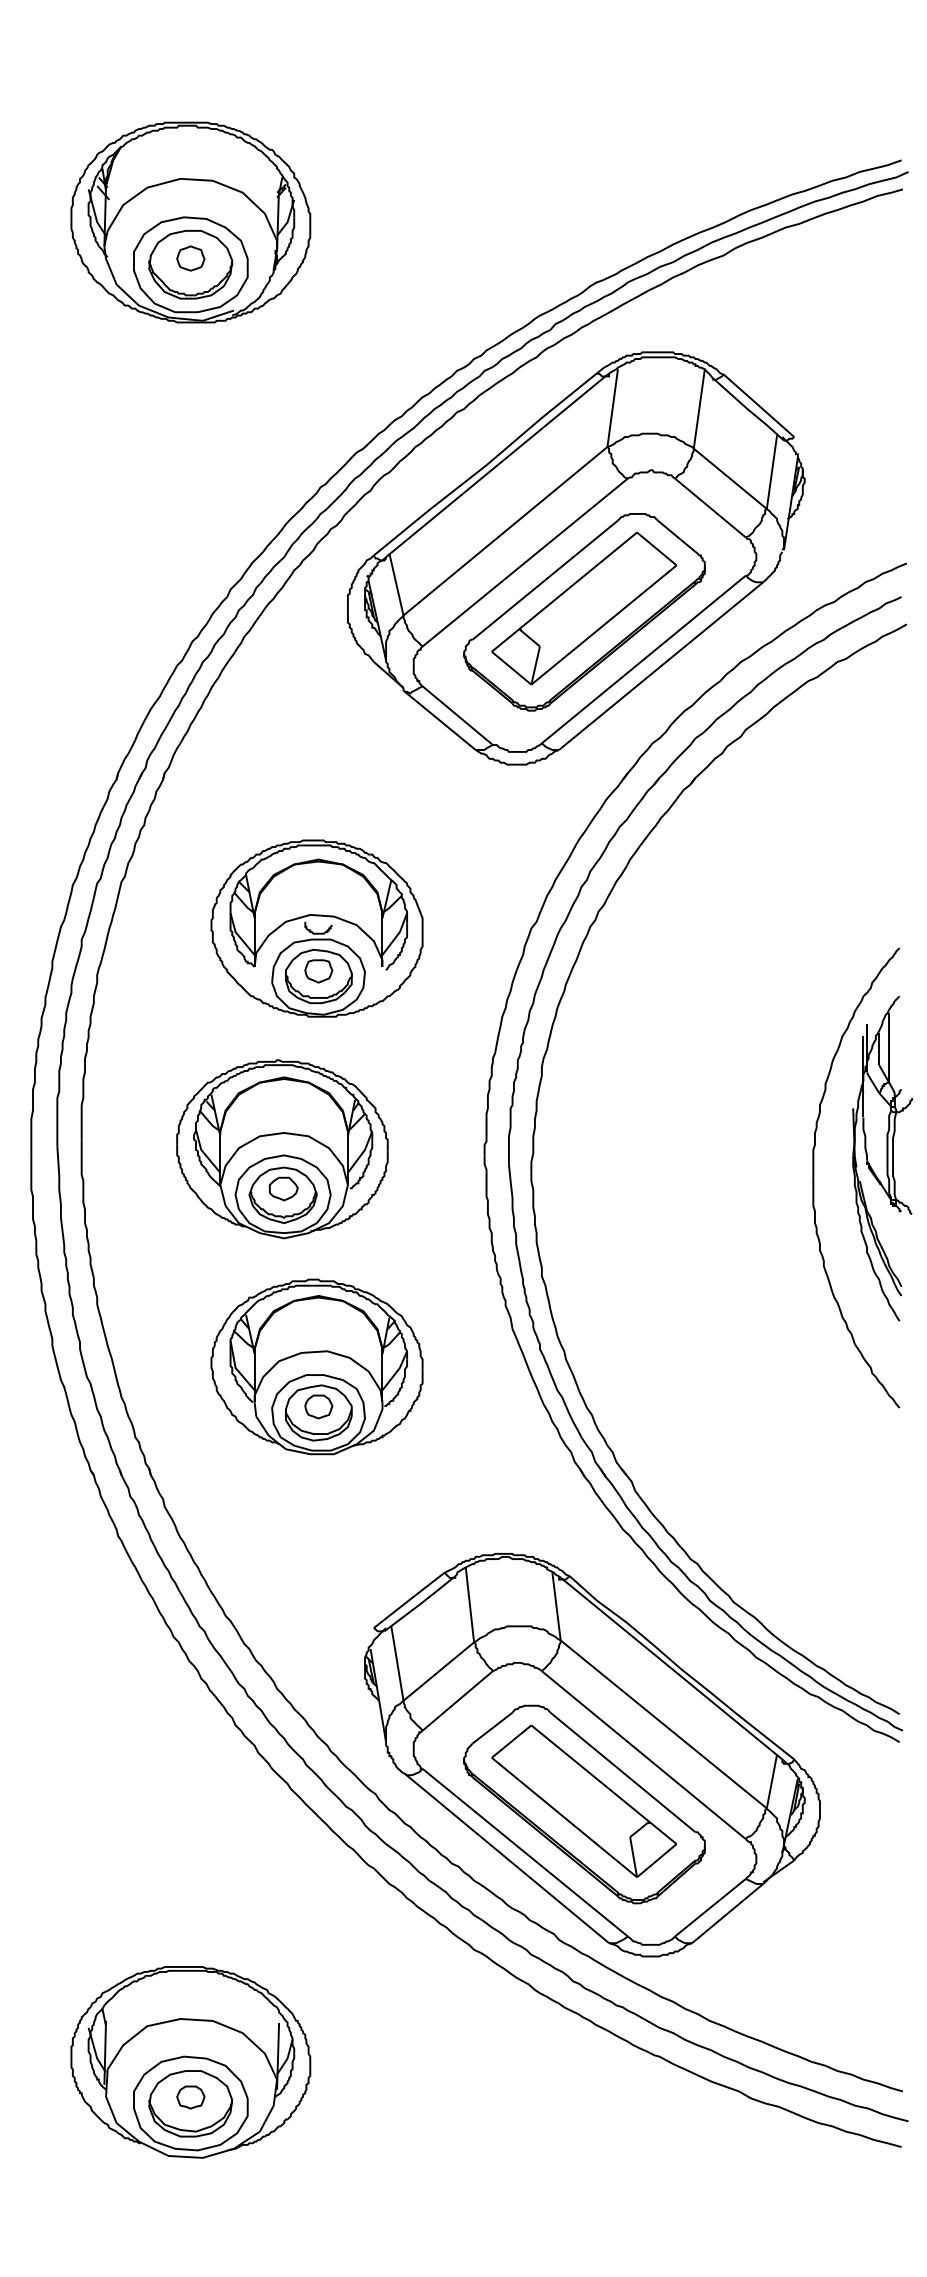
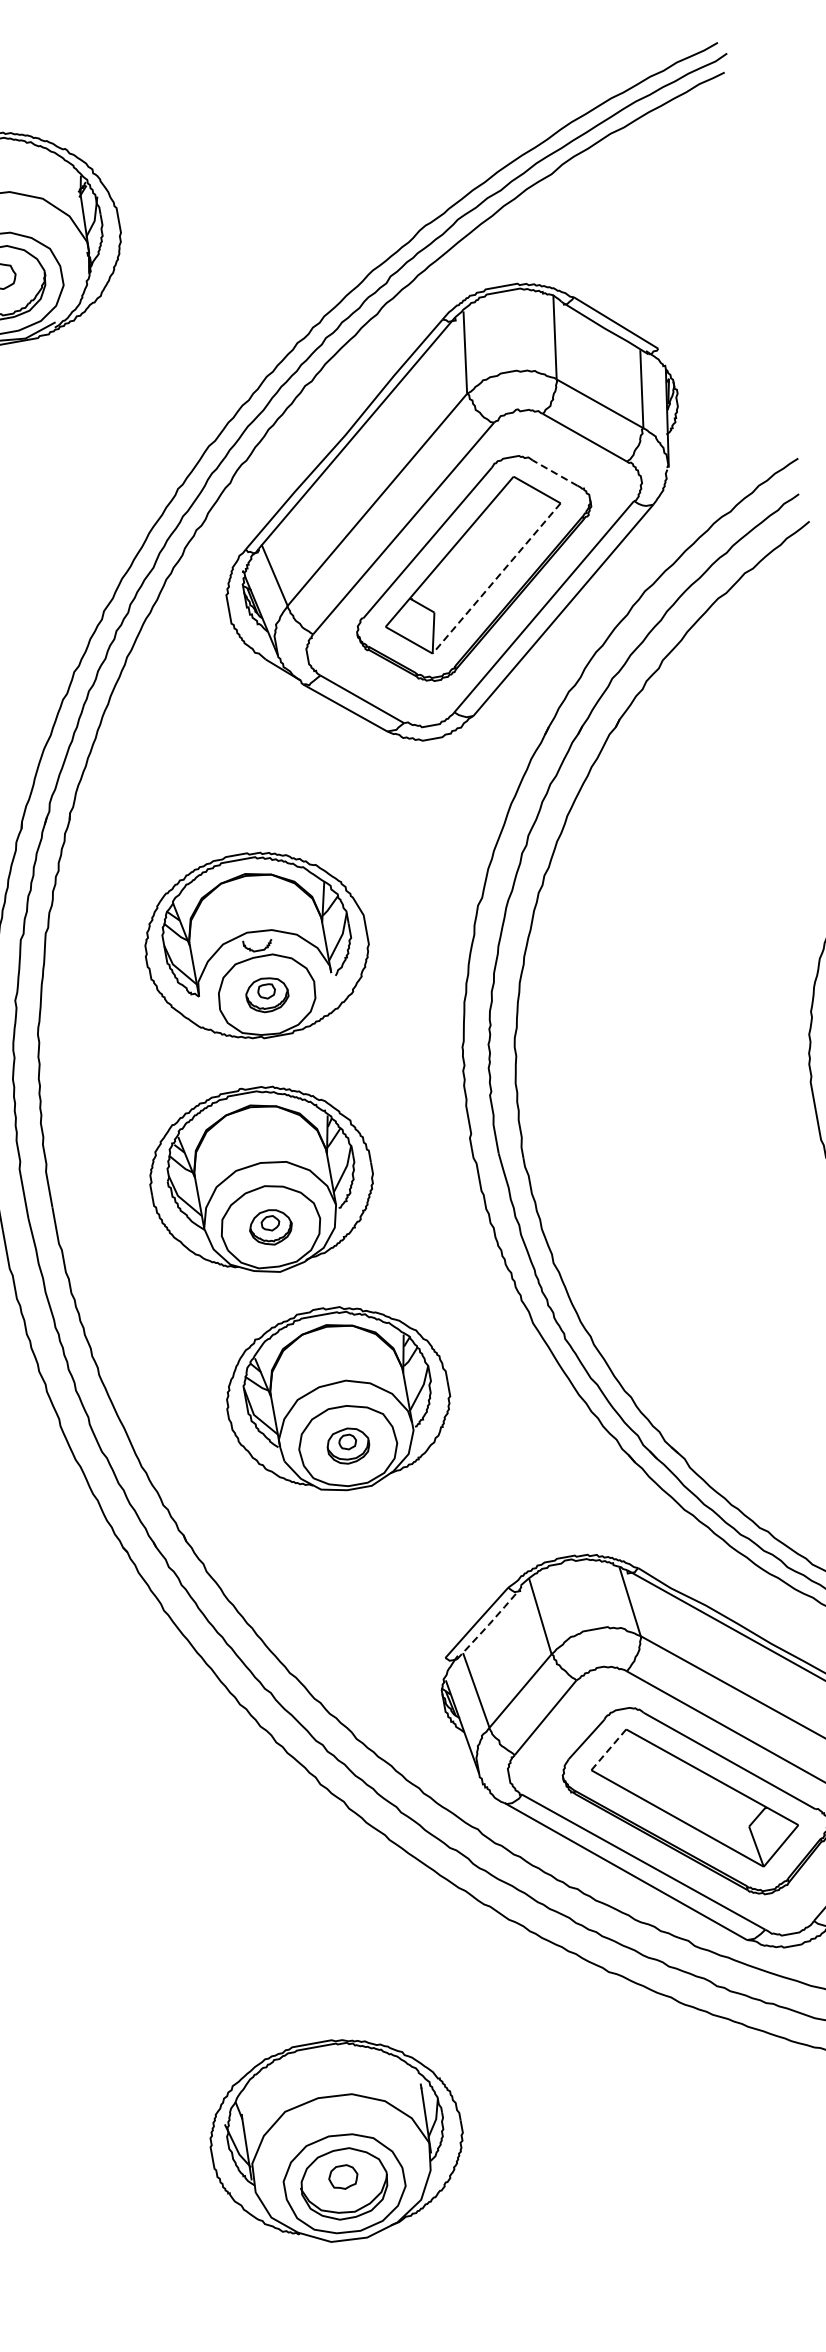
line: (676, 535) -> (554, 472), solid -> dashed
line: (604, 625) -> (497, 578), solid -> dashed
part: (318, 976) -> (266, 994), size x0.6
part: (282, 1194) -> (270, 1226), size x0.6
part: (318, 1412) -> (348, 1445), size x0.6
line: (420, 1603) -> (488, 1624), solid -> dashed
line: (511, 1741) -> (608, 1749), solid -> dashed

